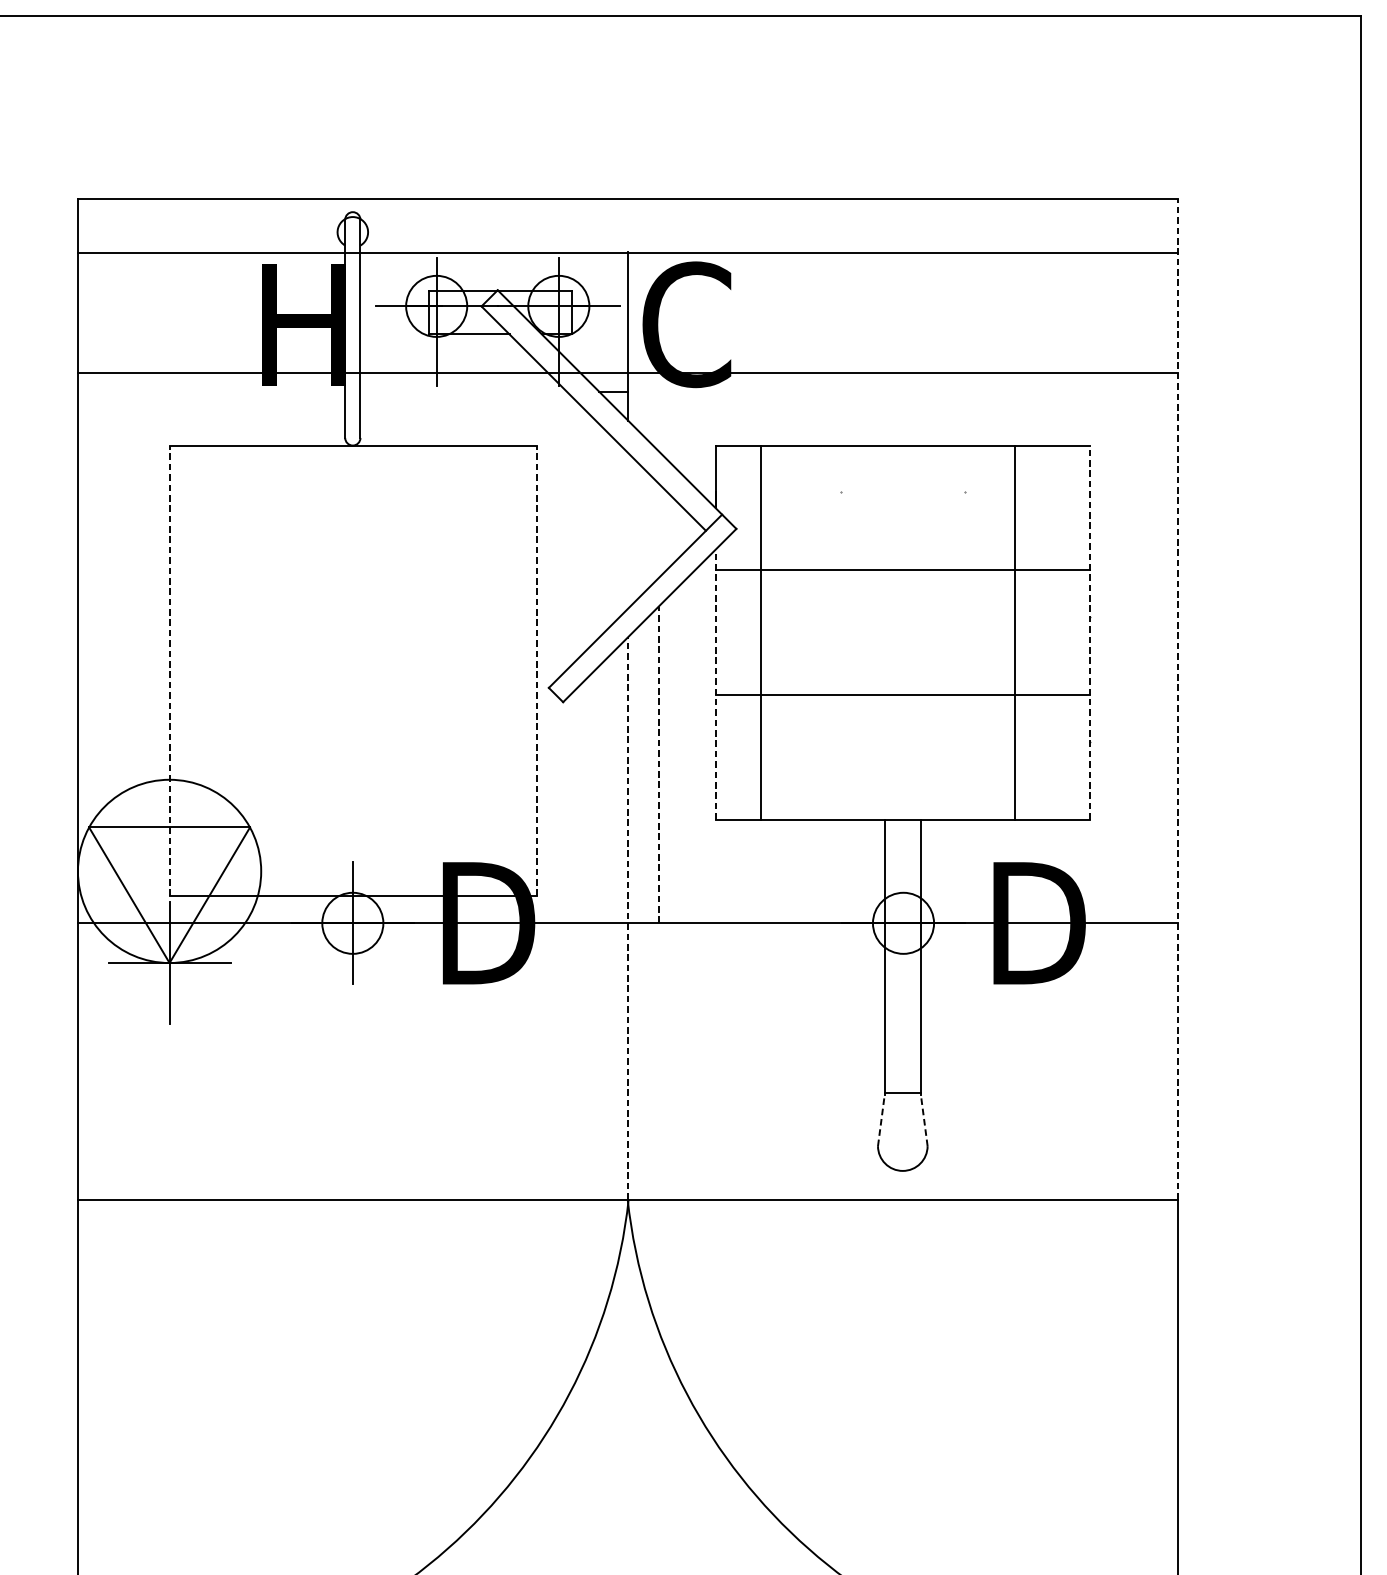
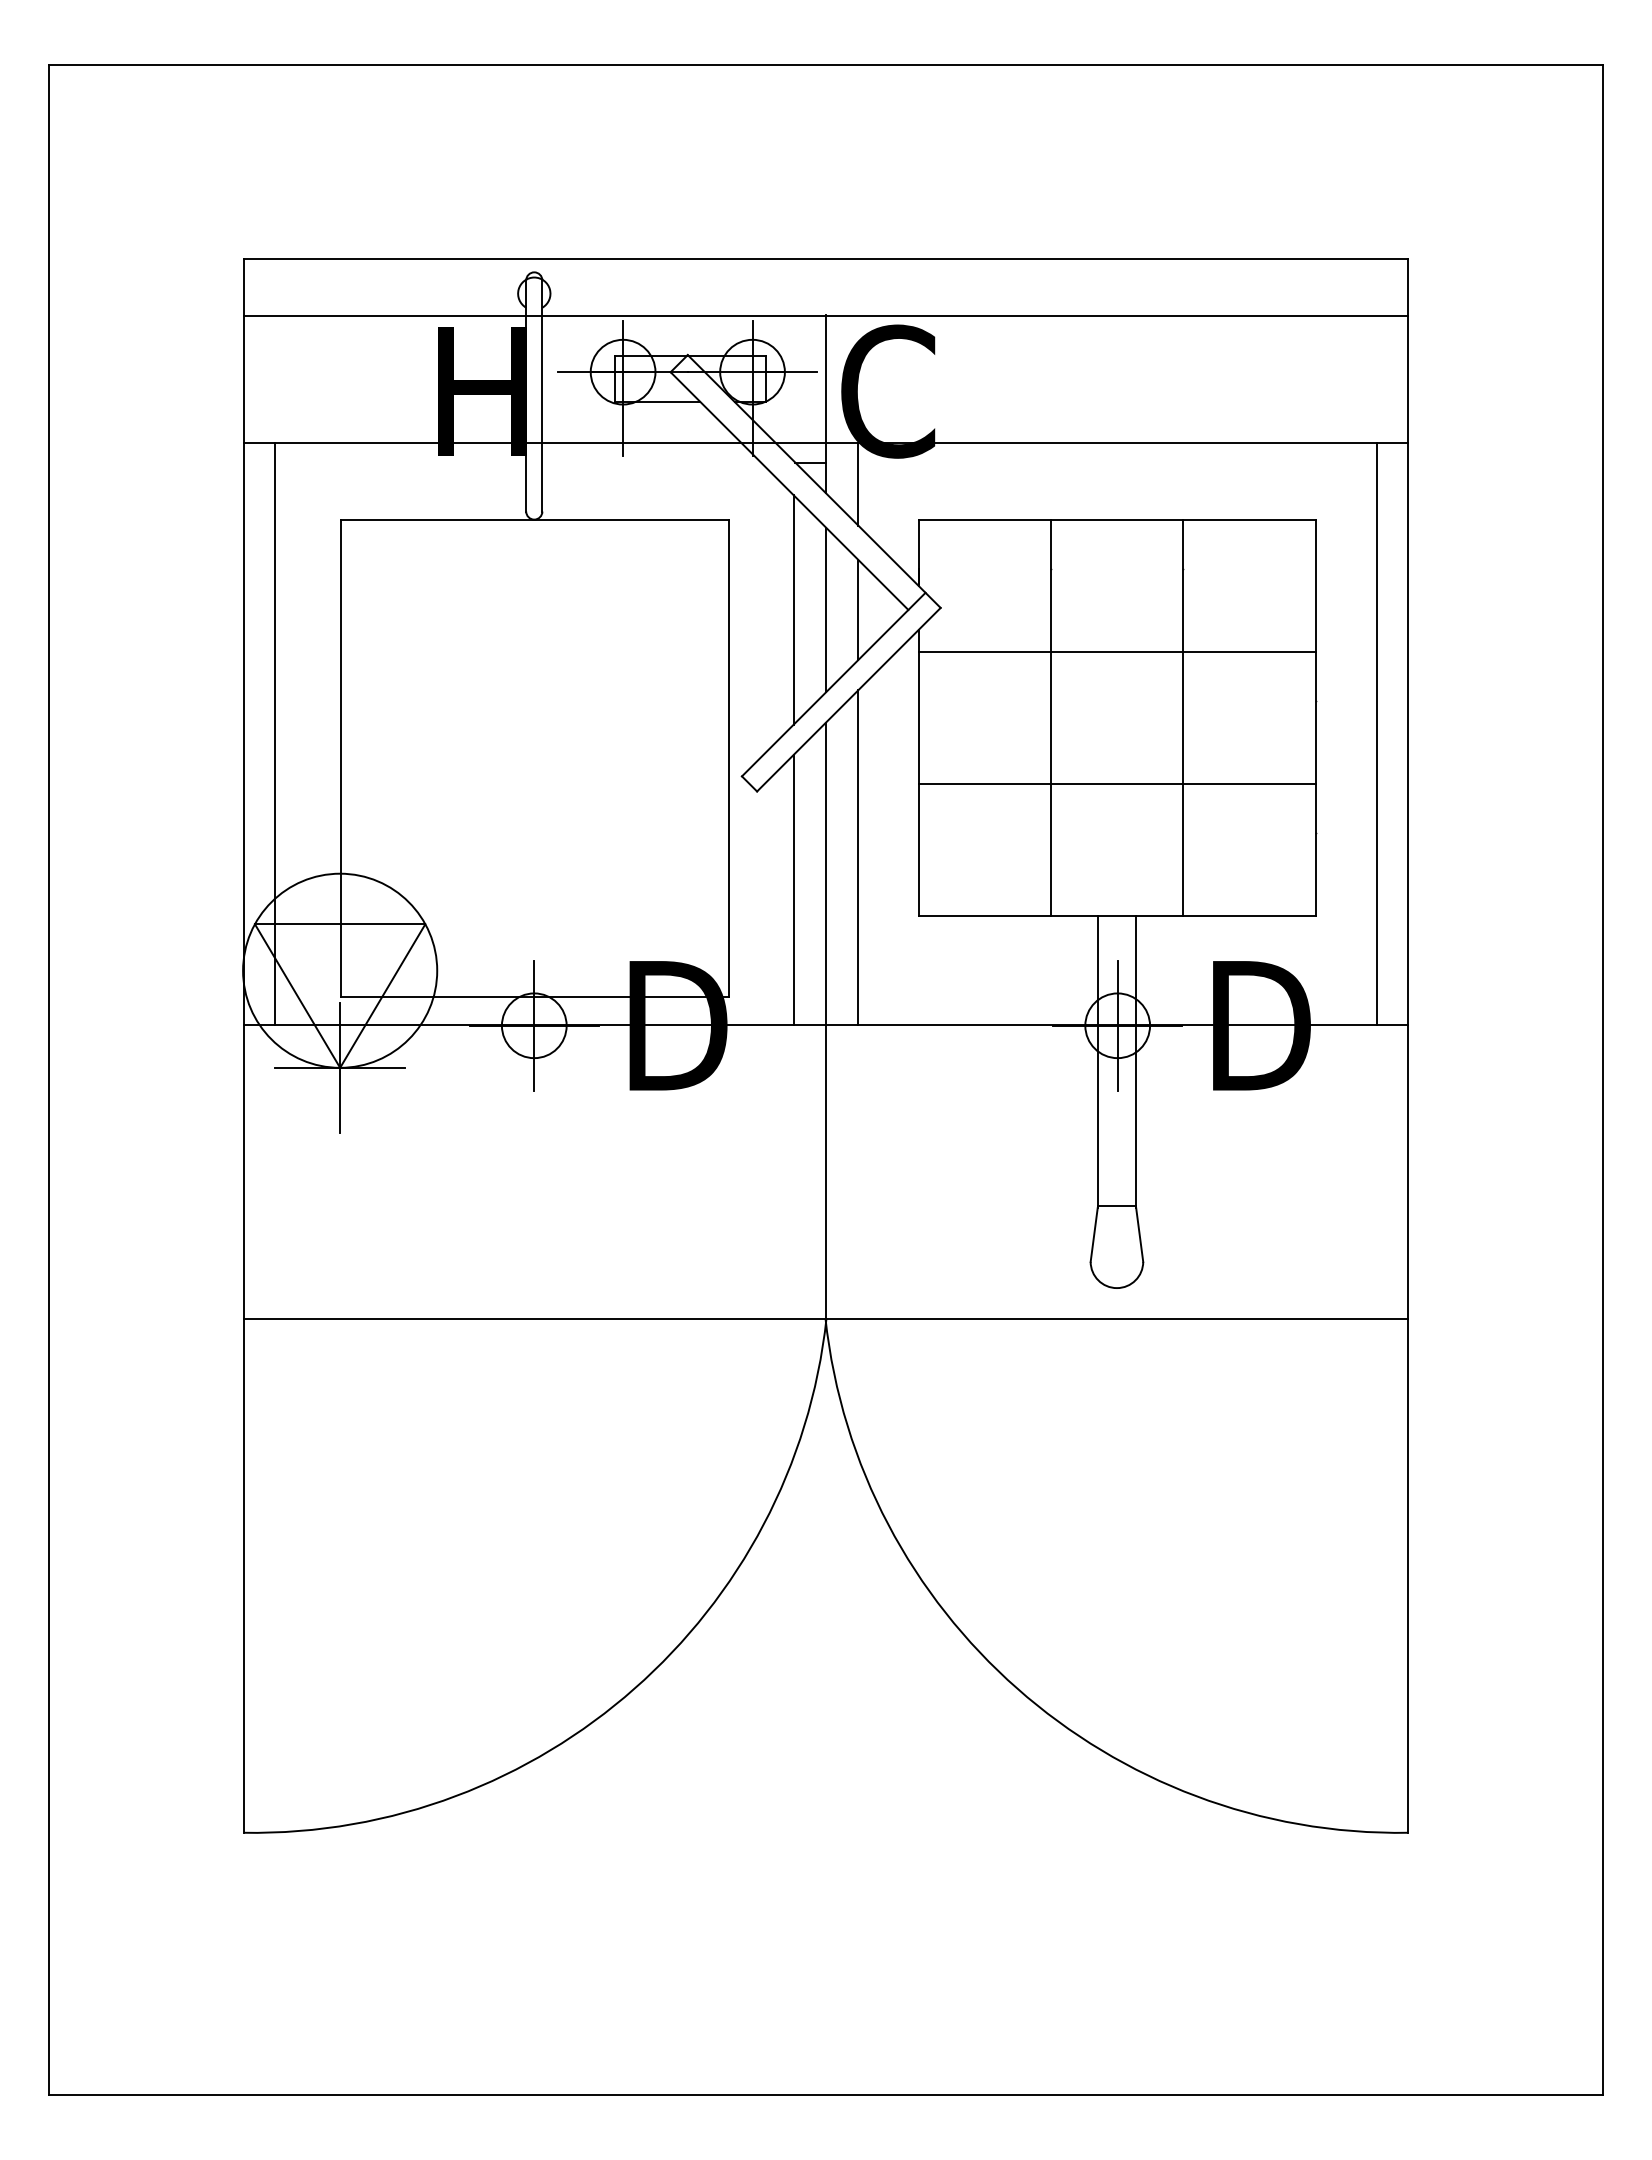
line: (658, 411) -> (858, 483), added
line: (597, 530) -> (793, 609), added
line: (628, 530) -> (826, 609), added
line: (658, 530) -> (858, 609), added
line: (760, 632) -> (1050, 717), moved
line: (1015, 632) -> (1183, 717), moved
line: (1090, 632) -> (1315, 717), dashed -> solid
line: (108, 647) -> (275, 733), added
line: (1147, 647) -> (1376, 733), added
line: (169, 671) -> (340, 758), dashed -> solid
line: (537, 671) -> (729, 758), dashed -> solid
line: (715, 684) -> (918, 772), dashed -> solid
line: (1178, 699) -> (1408, 788), dashed -> solid
line: (658, 764) -> (858, 857), dashed -> solid
line: (597, 794) -> (793, 889), added
line: (628, 918) -> (826, 1020), dashed -> solid
line: (903, 923) -> (1117, 1025), added
line: (881, 1120) -> (1094, 1234), dashed -> solid
line: (924, 1120) -> (1139, 1234), dashed -> solid

